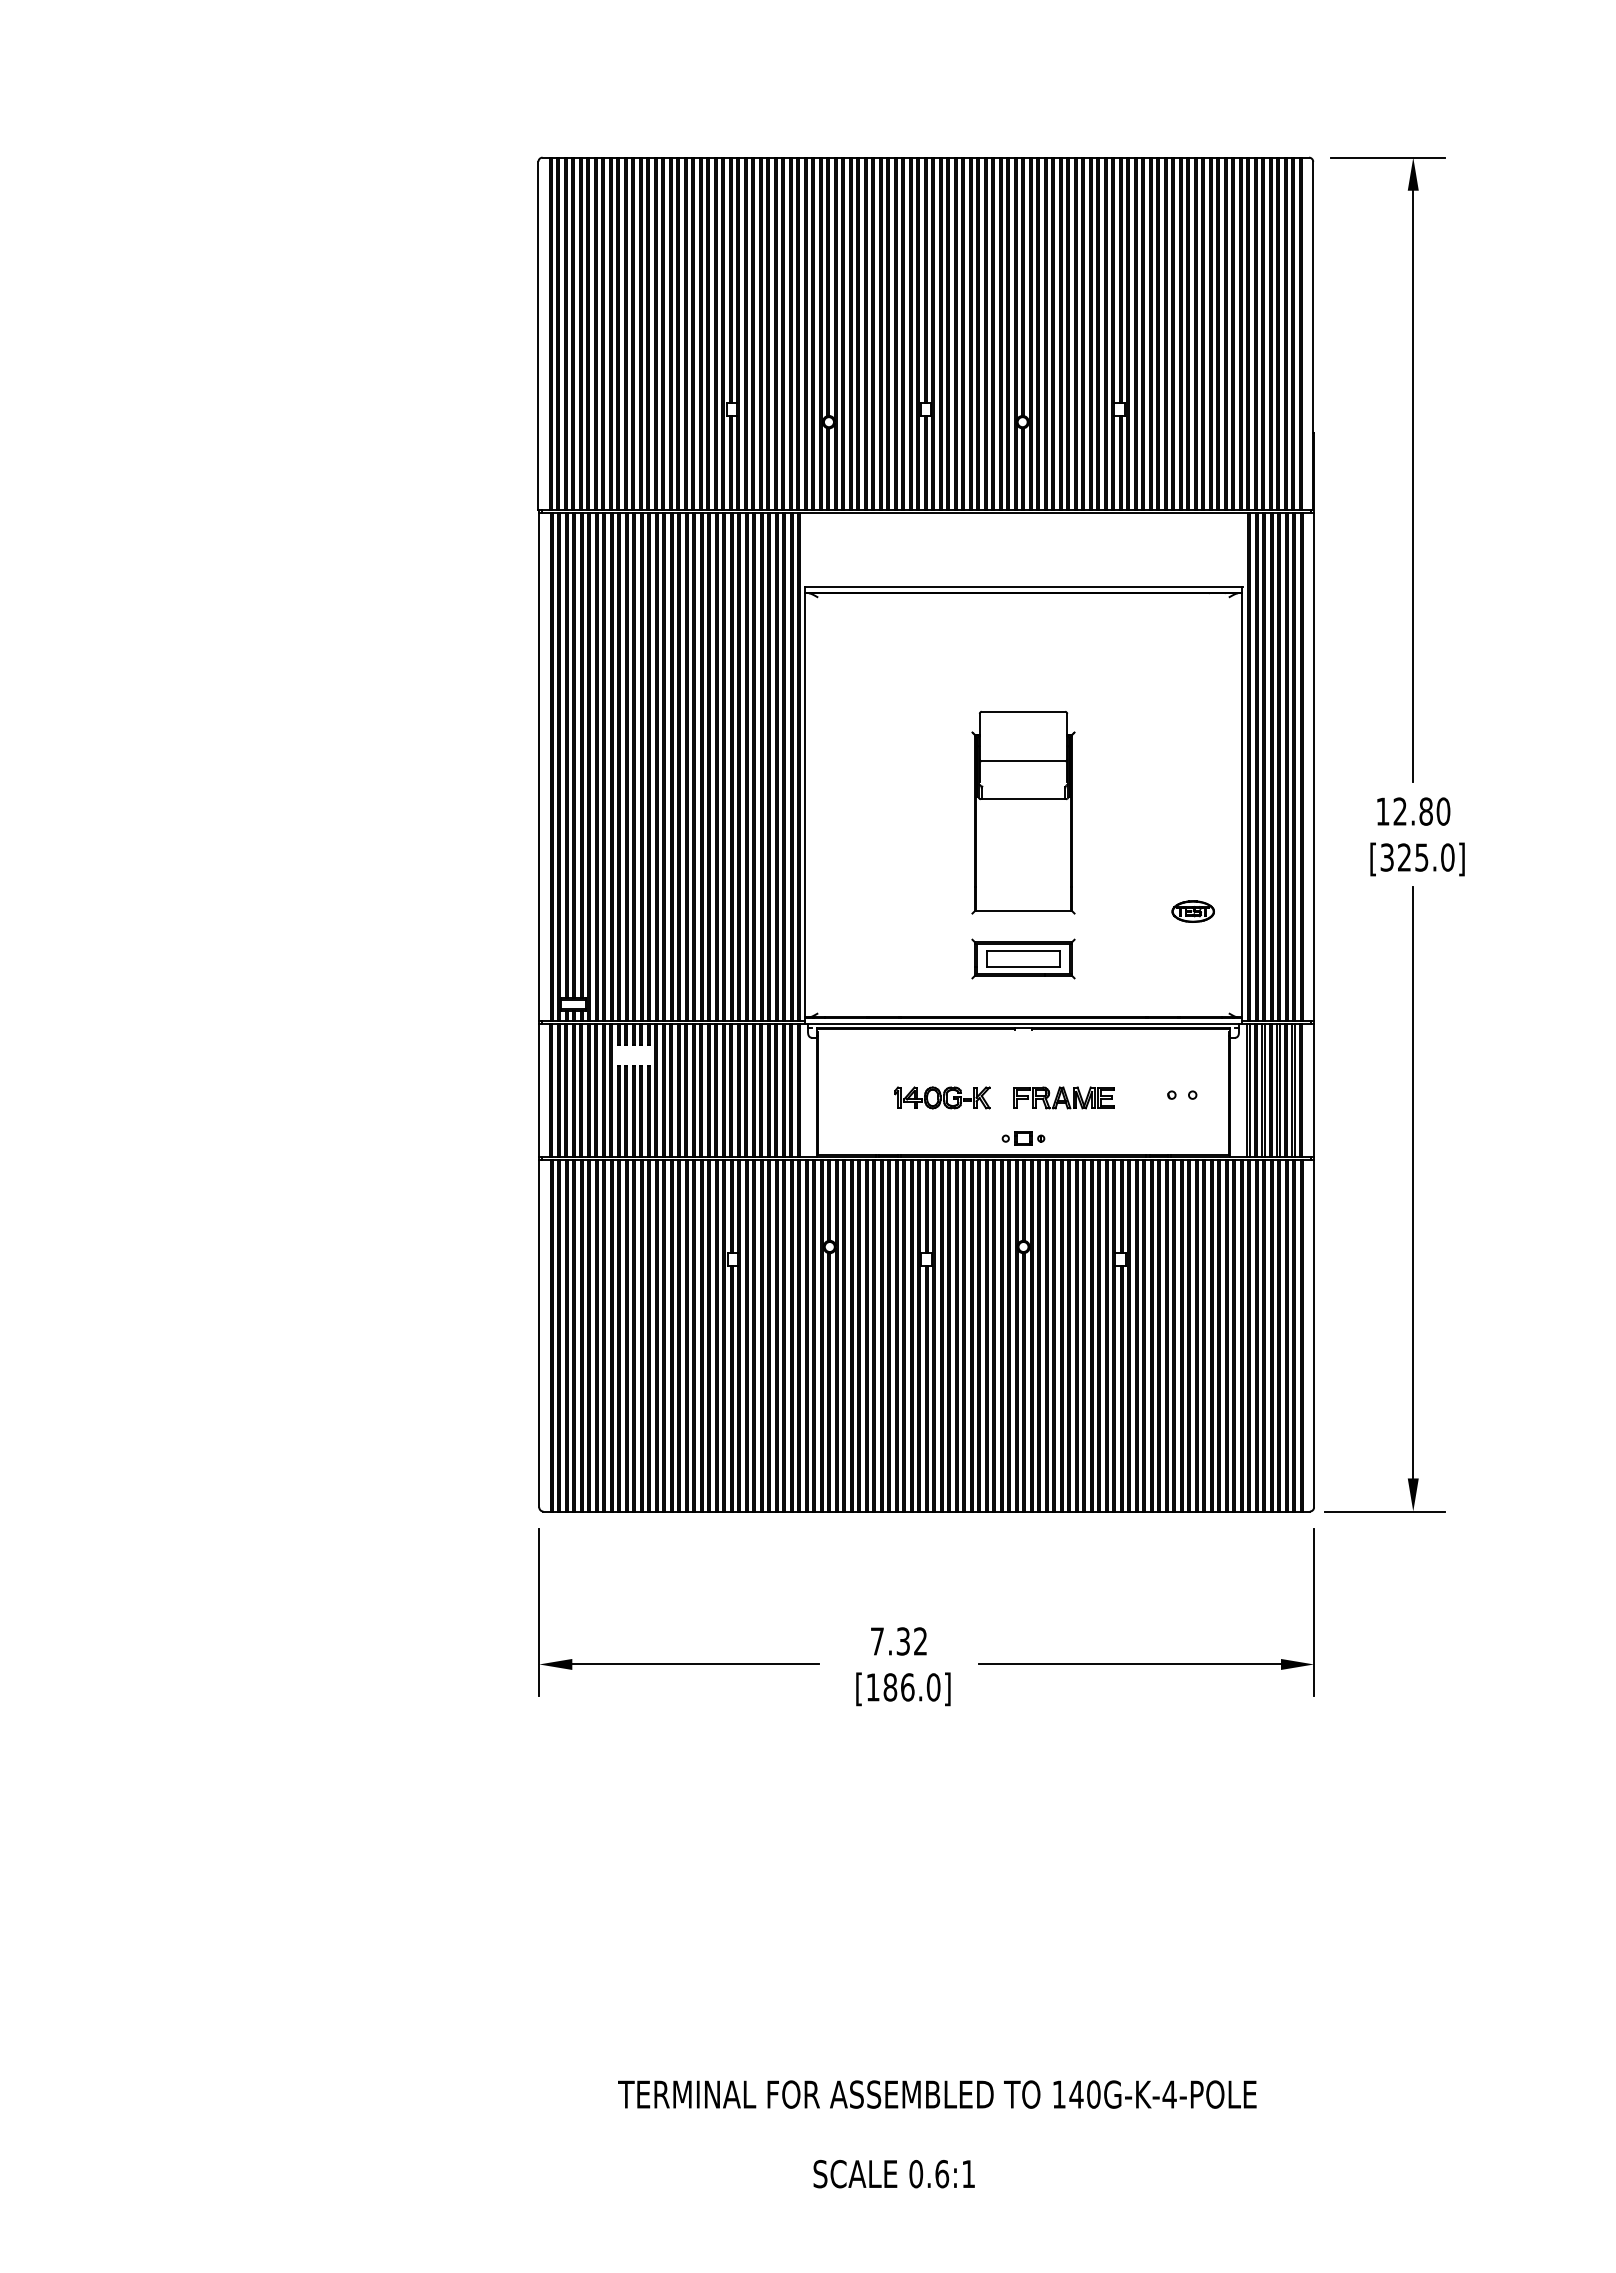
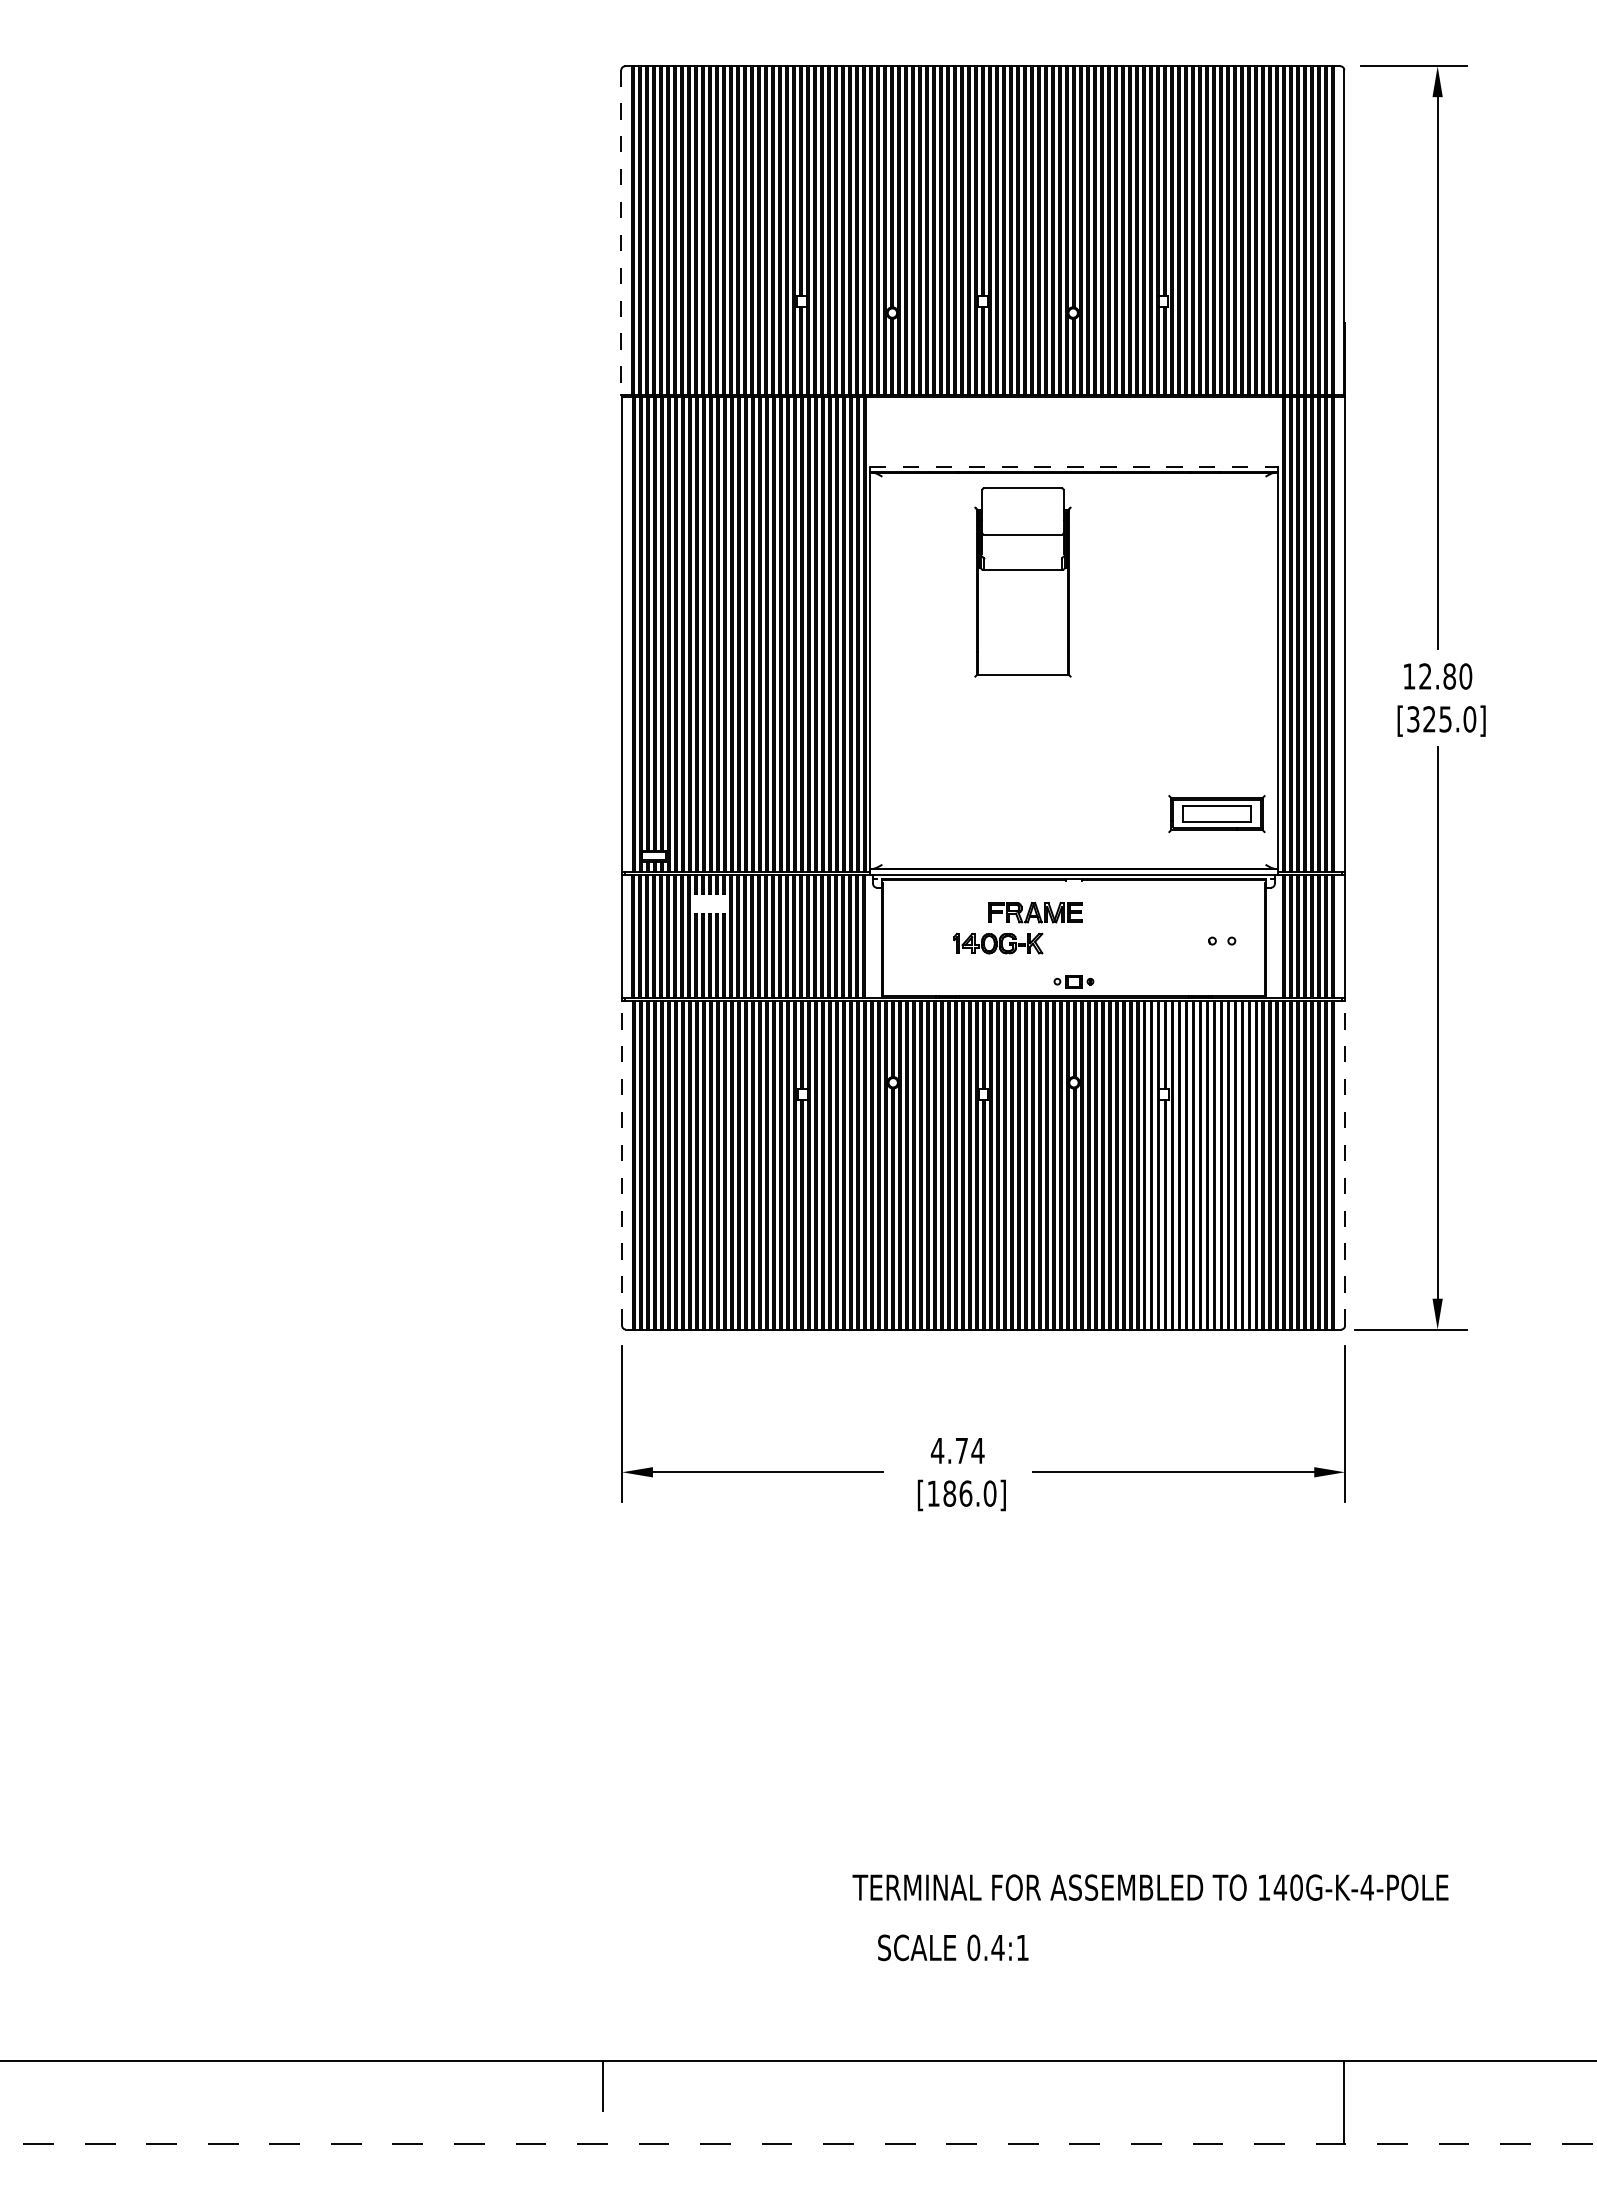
line: (538, 335) -> (621, 232), solid -> dashed
line: (1024, 586) -> (1074, 466), solid -> dashed
part: (1023, 812) -> (1022, 582), moved
part: (1193, 911) -> (1232, 769), removed
part: (1023, 959) -> (1216, 814), moved
part: (1063, 1097) -> (1035, 912), moved
line: (539, 1332) -> (622, 1162), solid -> dashed
line: (1314, 1332) -> (1345, 1162), solid -> dashed
text: (898, 1641) -> (957, 1450), 7.32 -> 4.74
text: (937, 2094) -> (1150, 1887), moved
text: (941, 2173) -> (997, 1947), 0.6:1 -> 0.4:1

